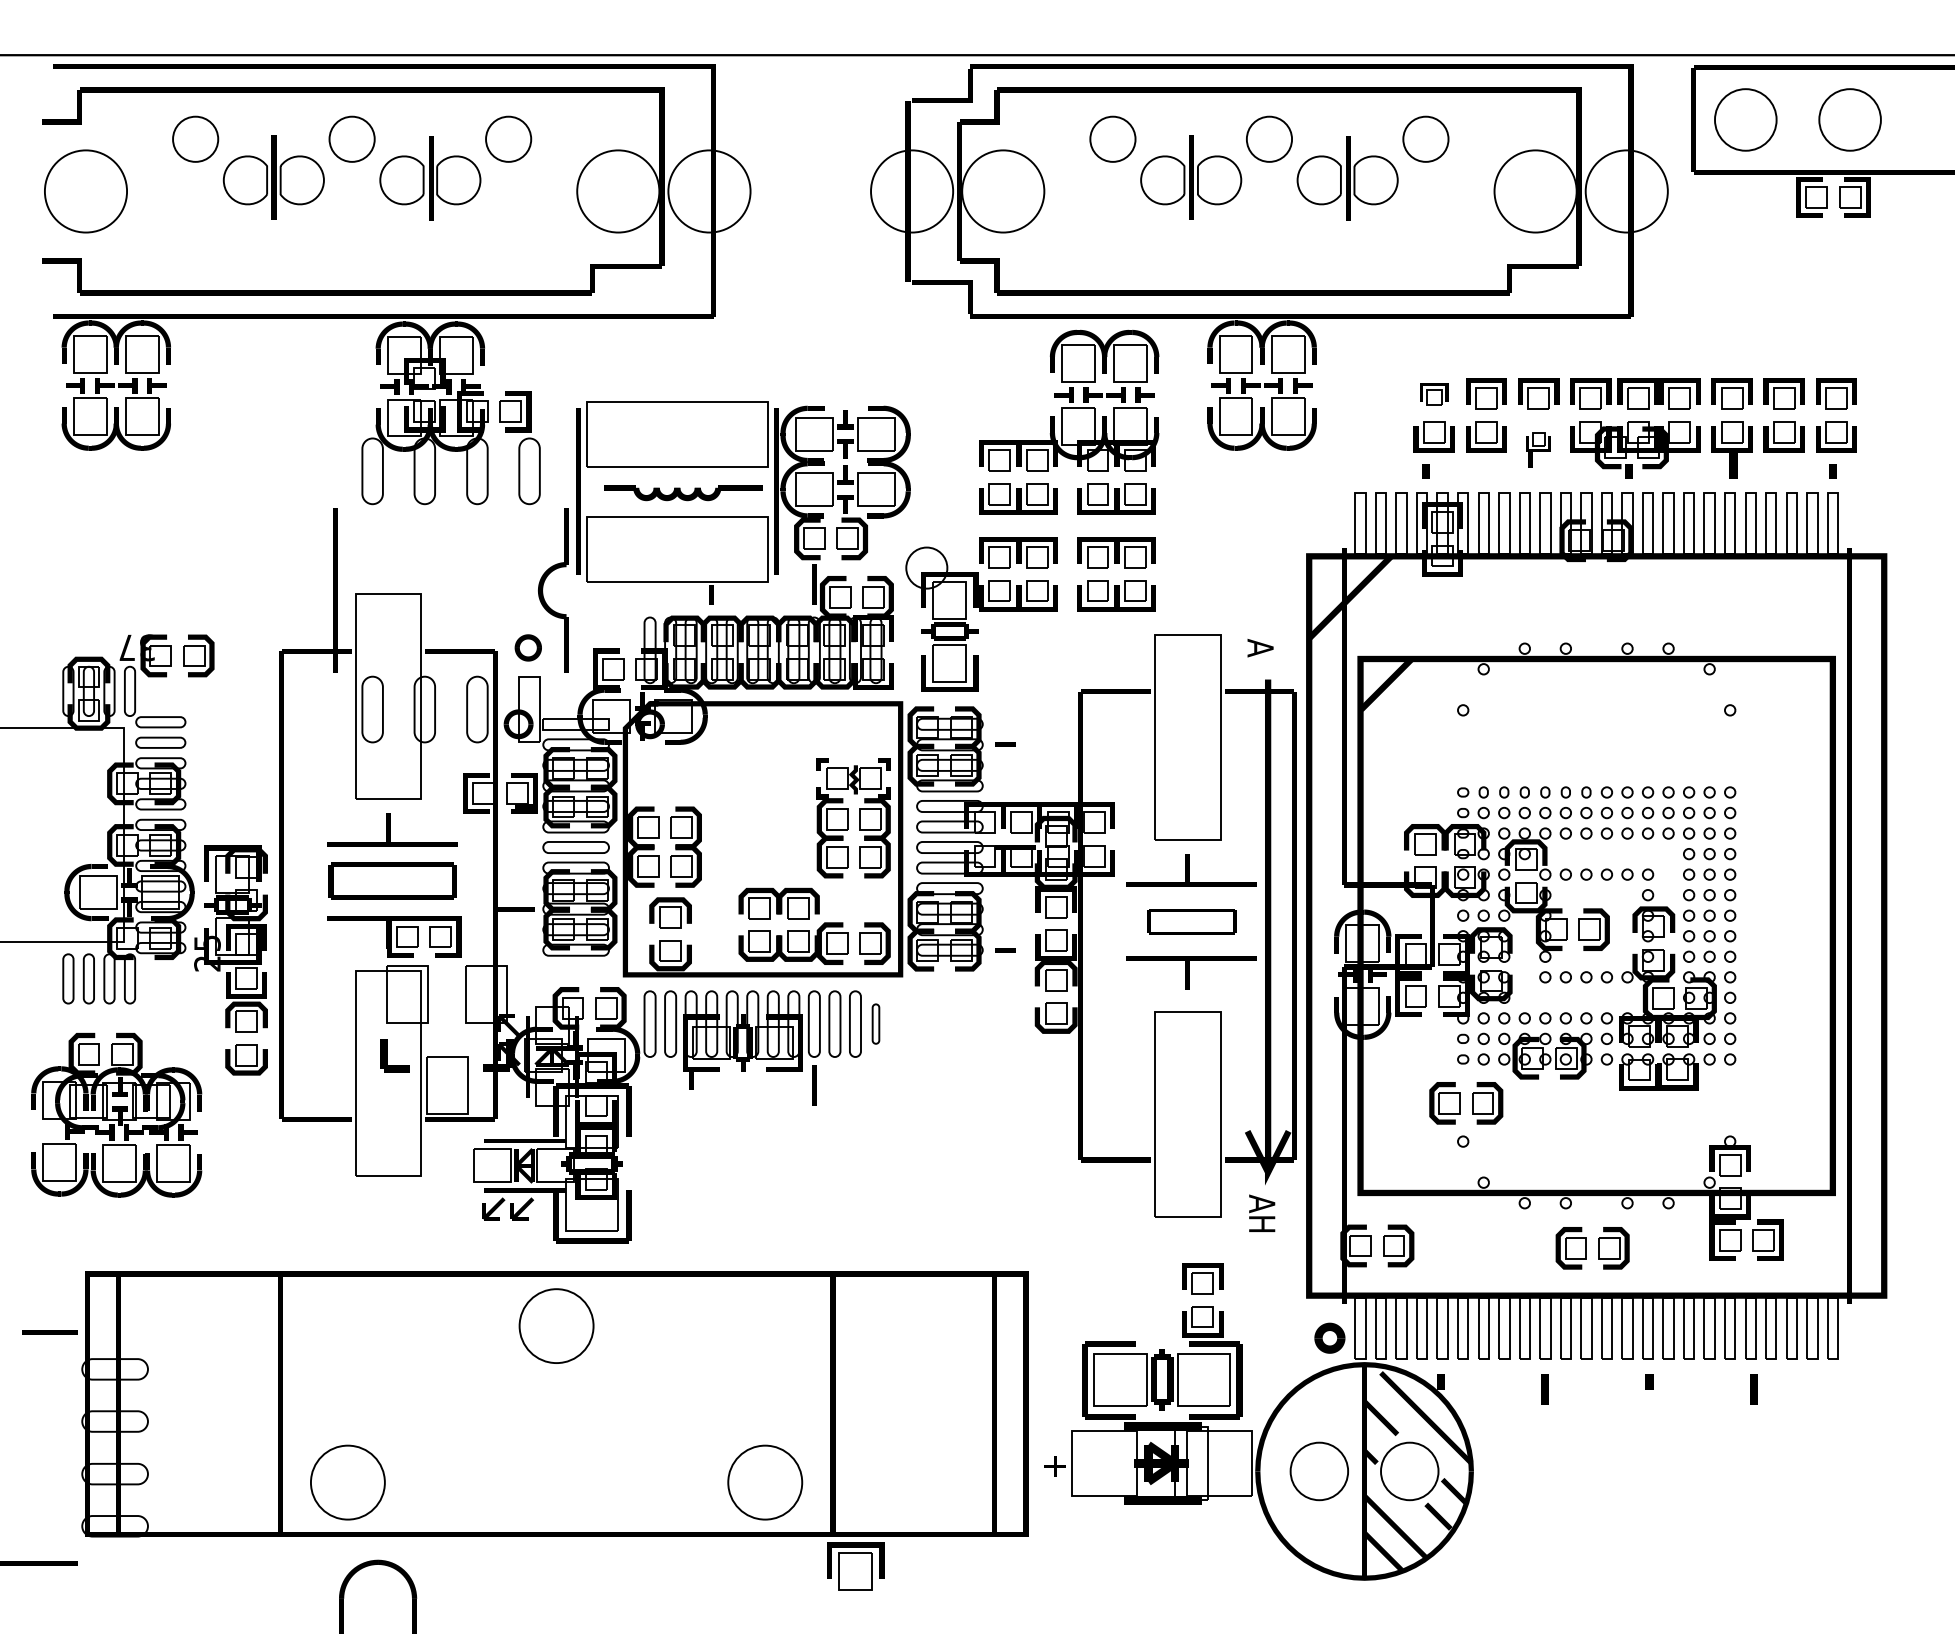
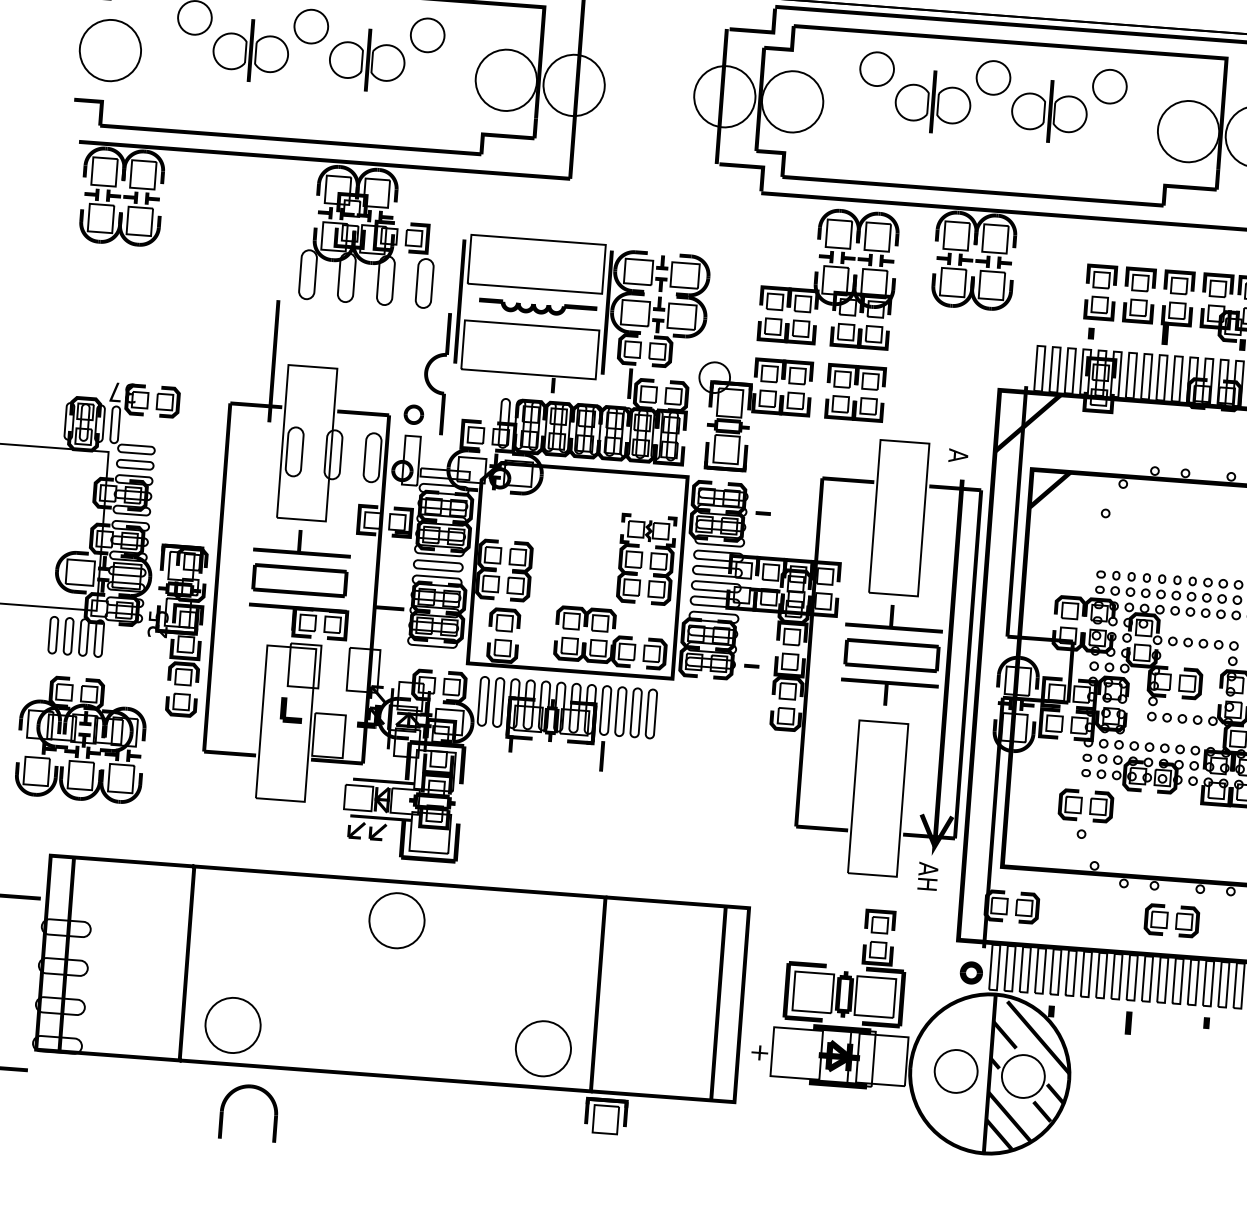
part: (1433, 393) -> (1101, 276), size x1.43
part: (1538, 449) -> (1176, 323), size x1.67
part: (1191, 921) -> (891, 655), size x1.43
part: (875, 1023) -> (651, 713), size x1.67

